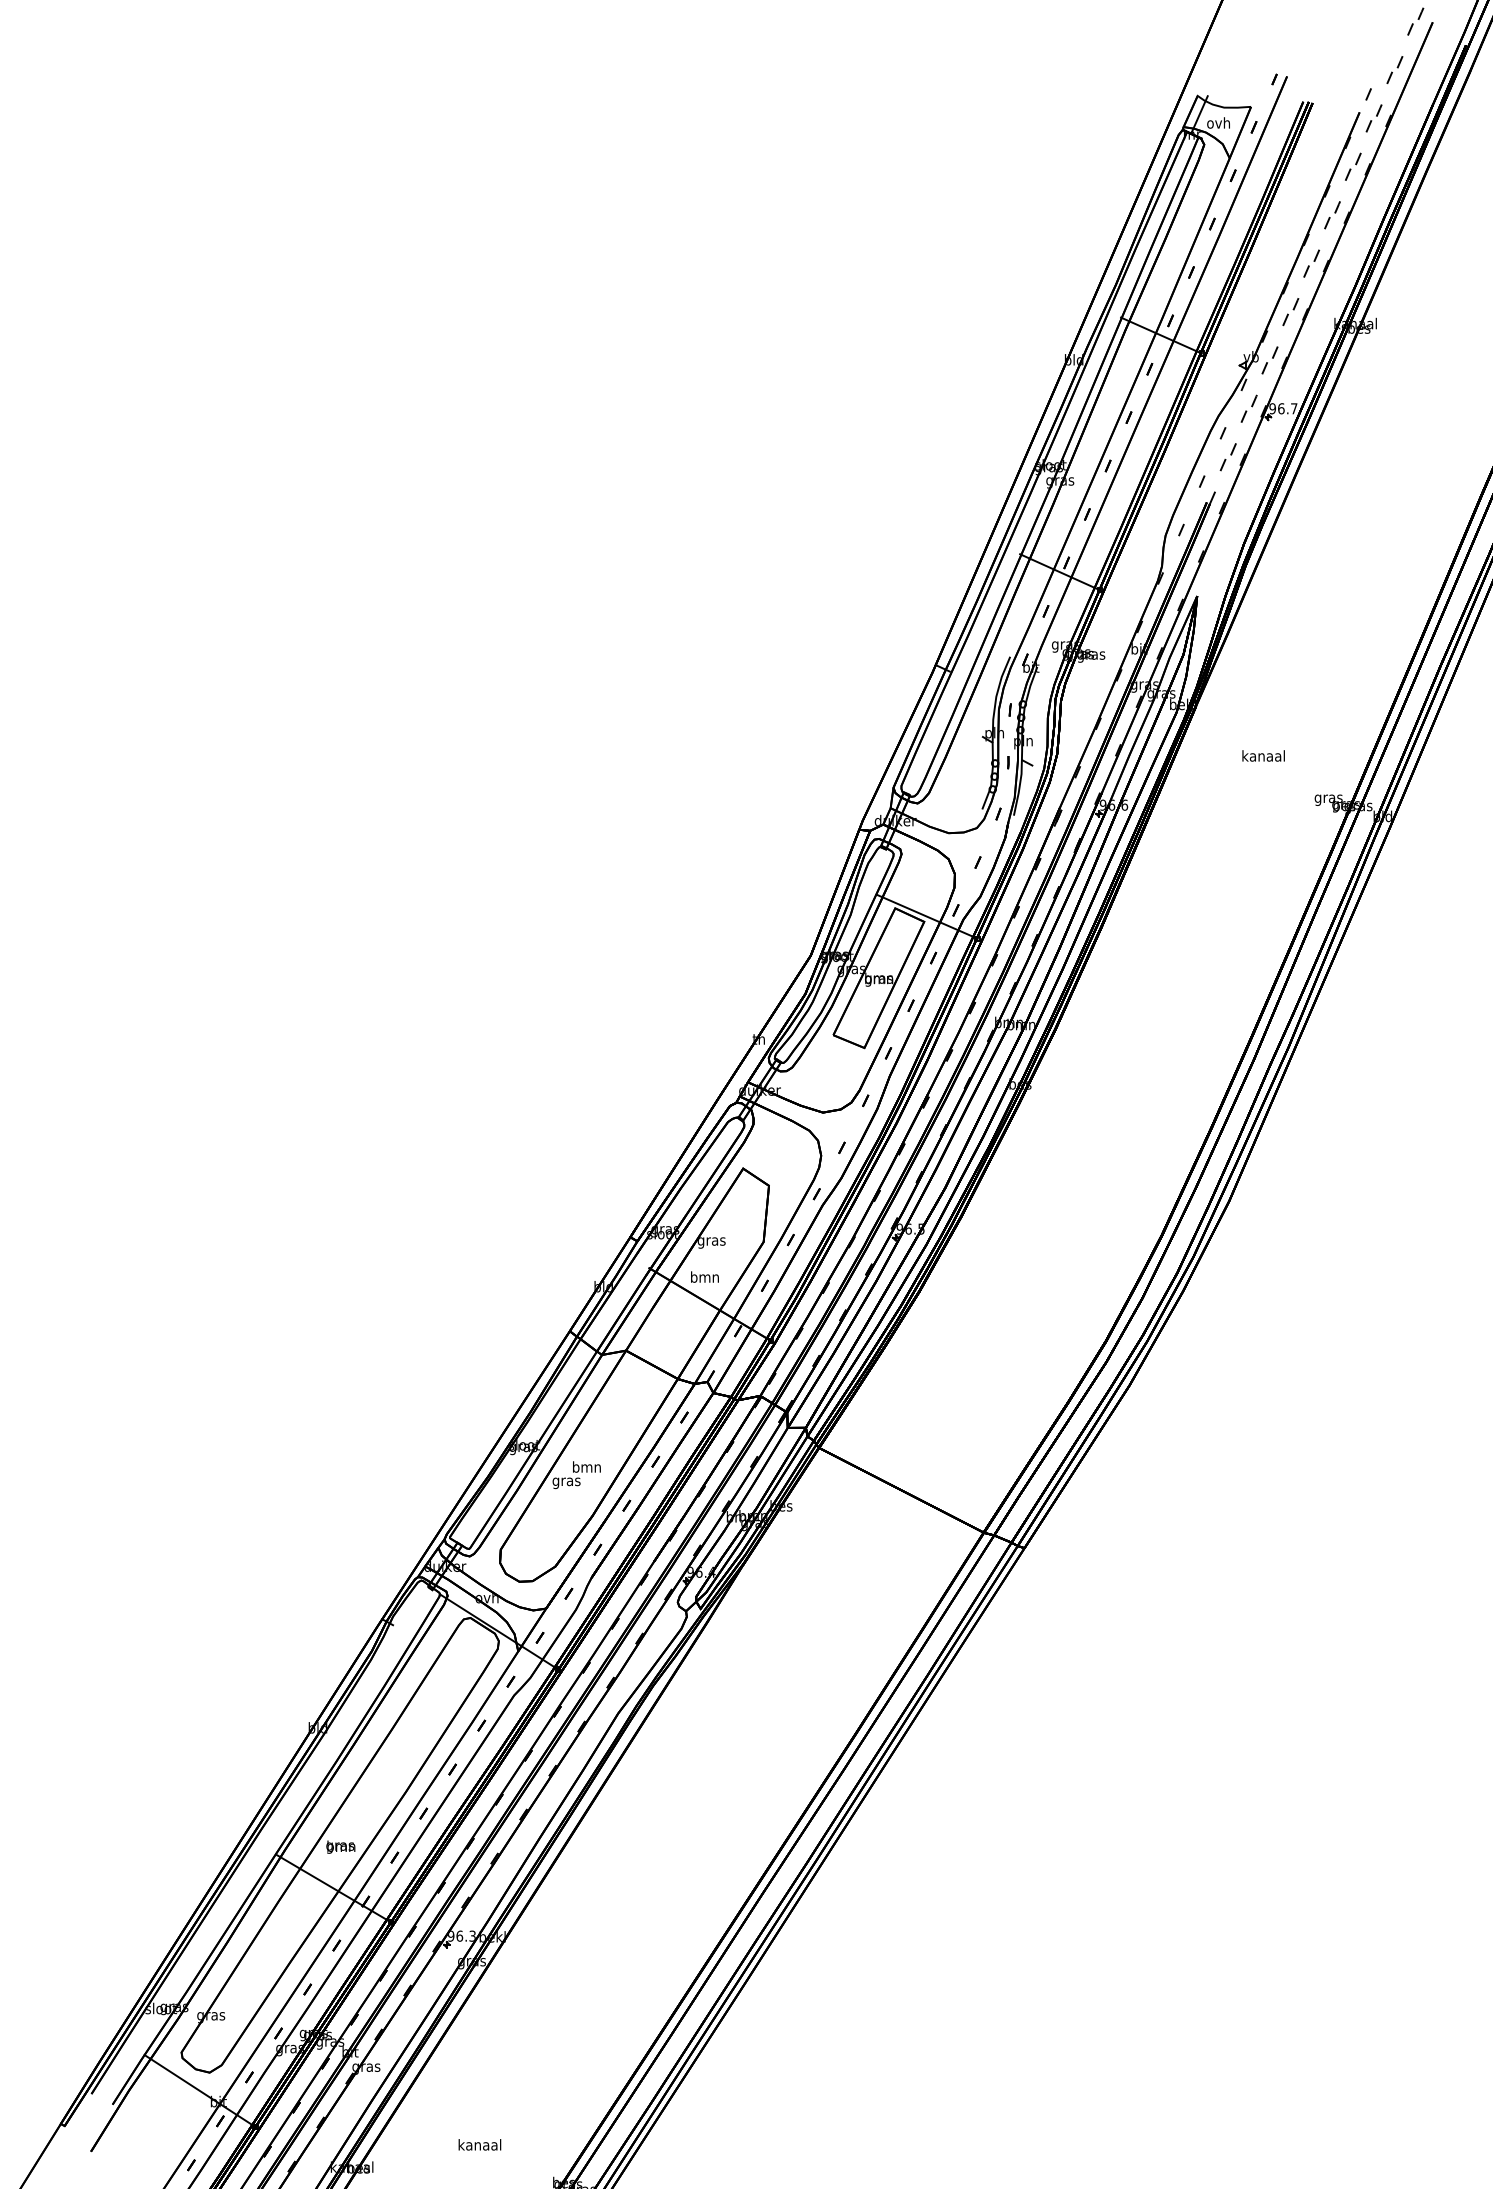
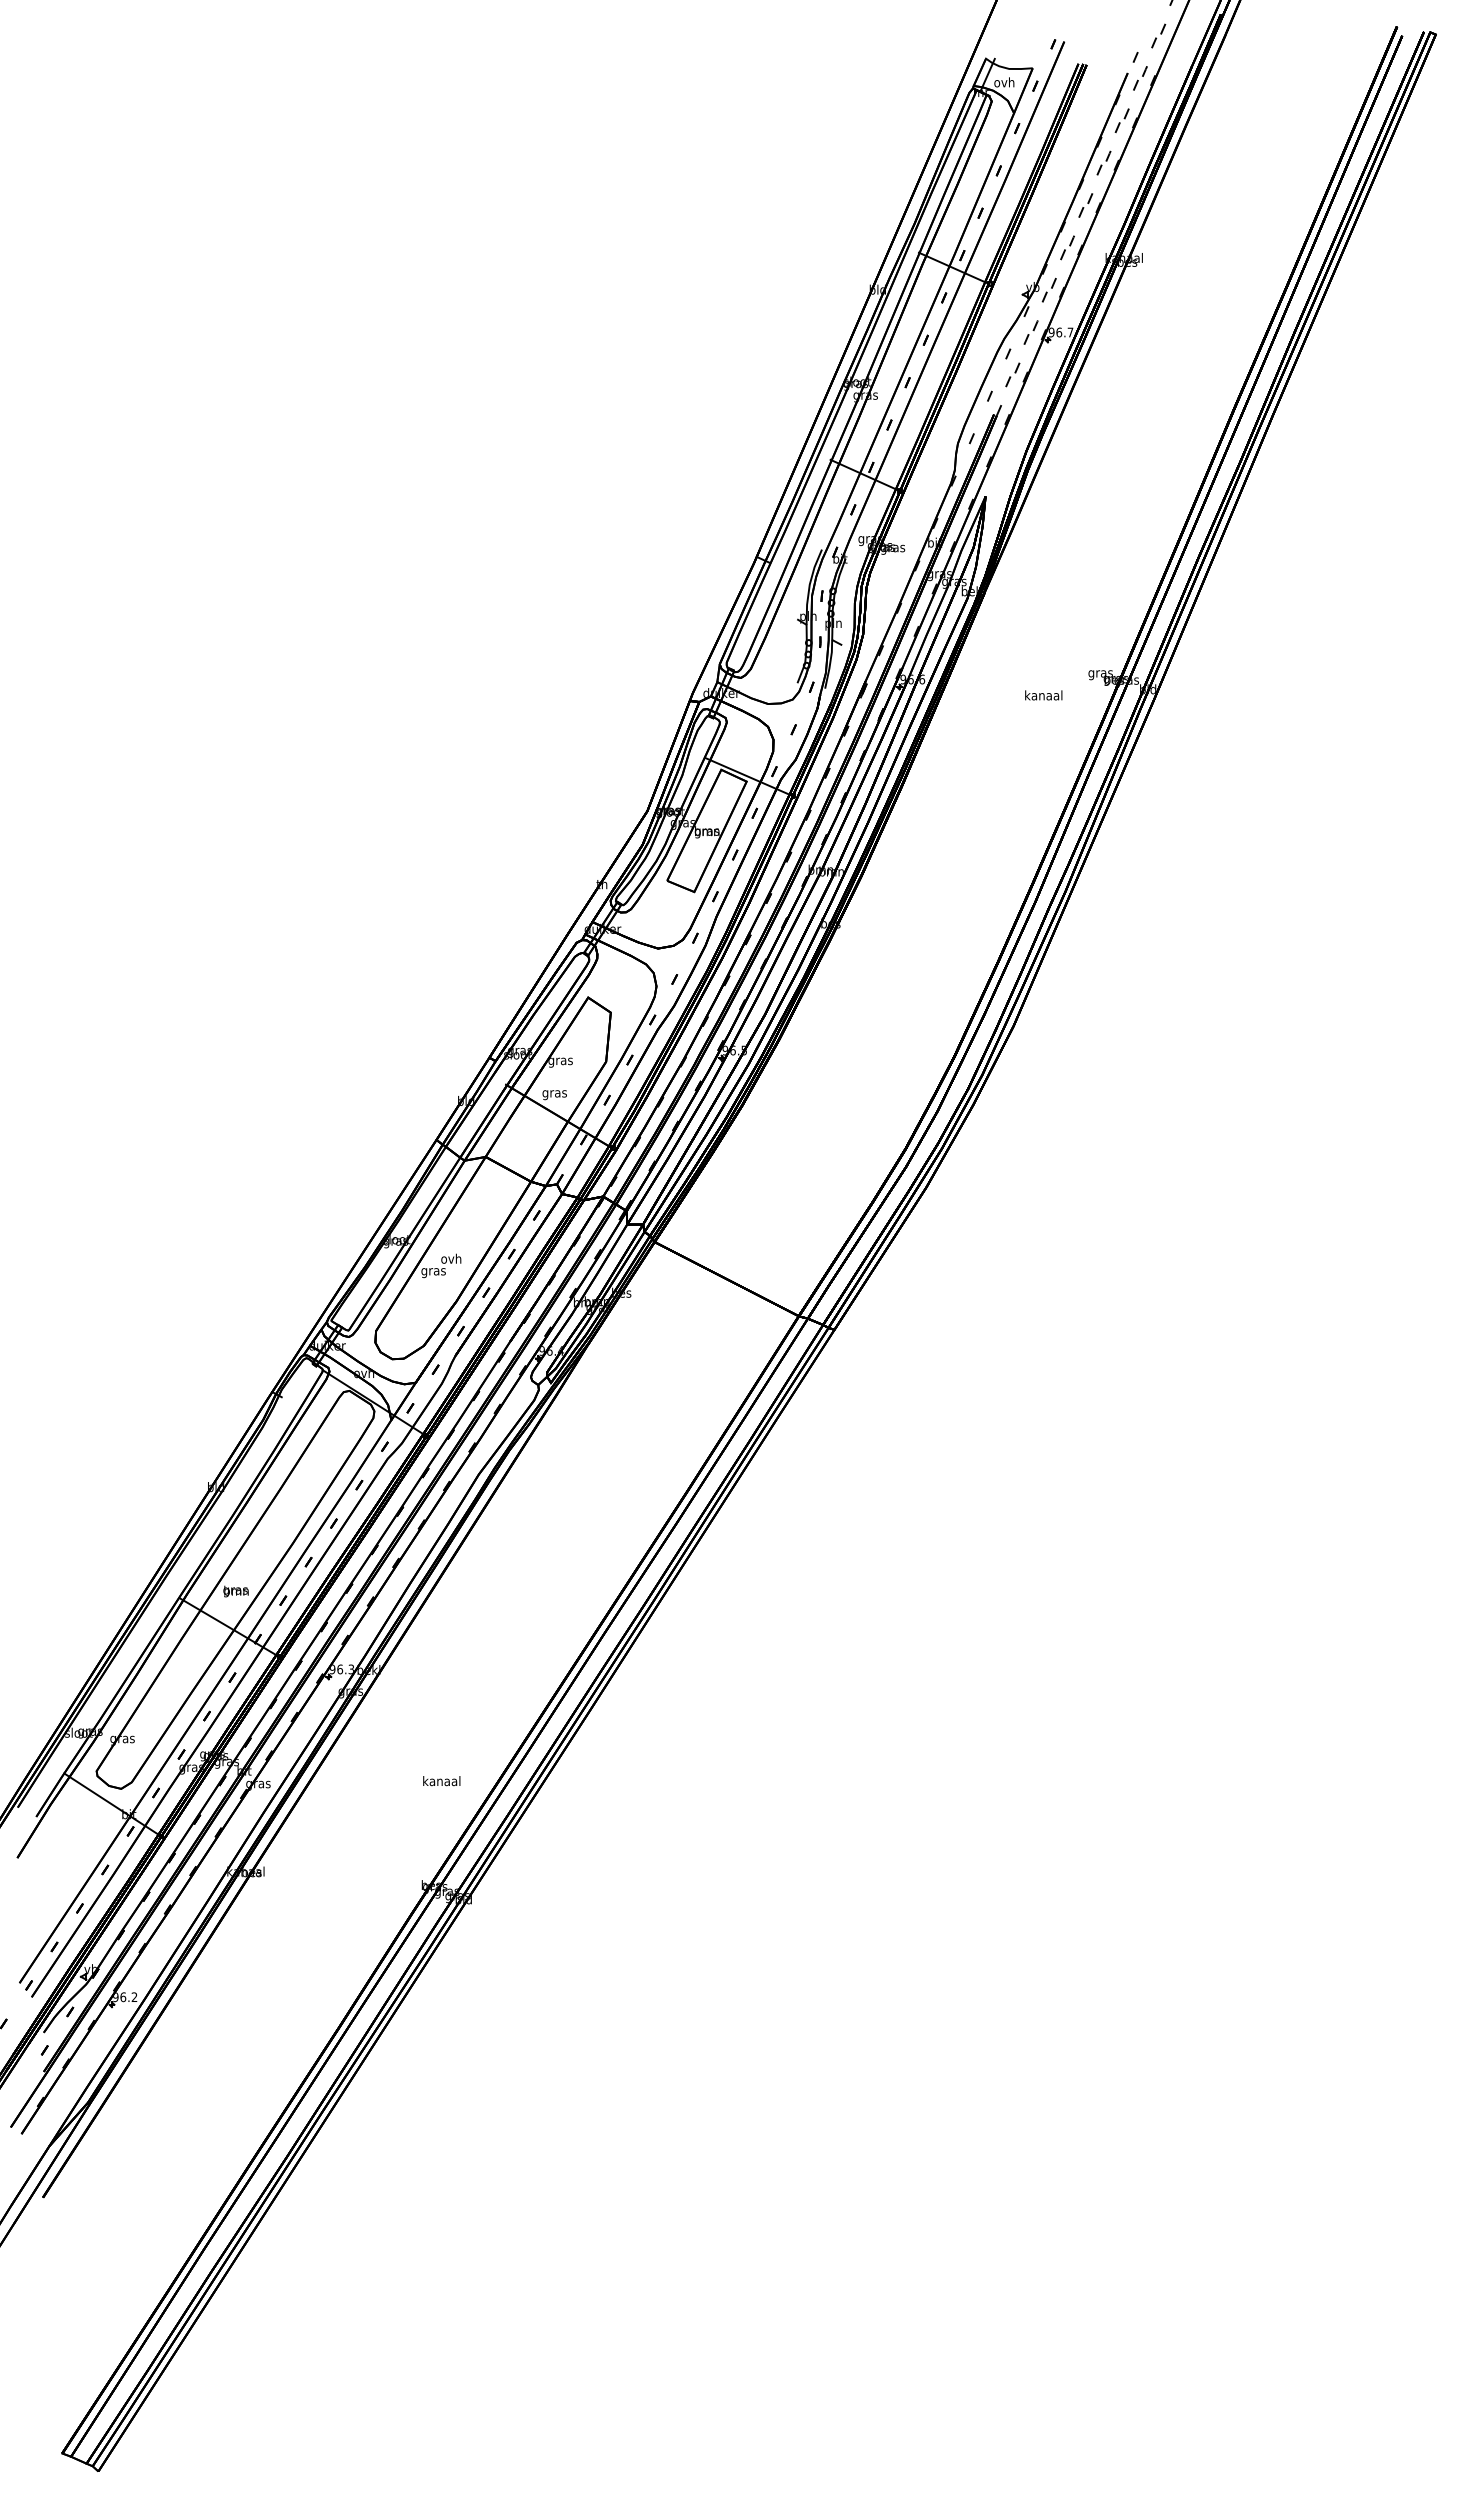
text: (1263, 756) -> (1043, 695), moved
text: (704, 1278) -> (554, 1093), bmn -> gras
text: (586, 1466) -> (451, 1258), bmn -> ovh
text: (479, 2145) -> (441, 1781), moved

